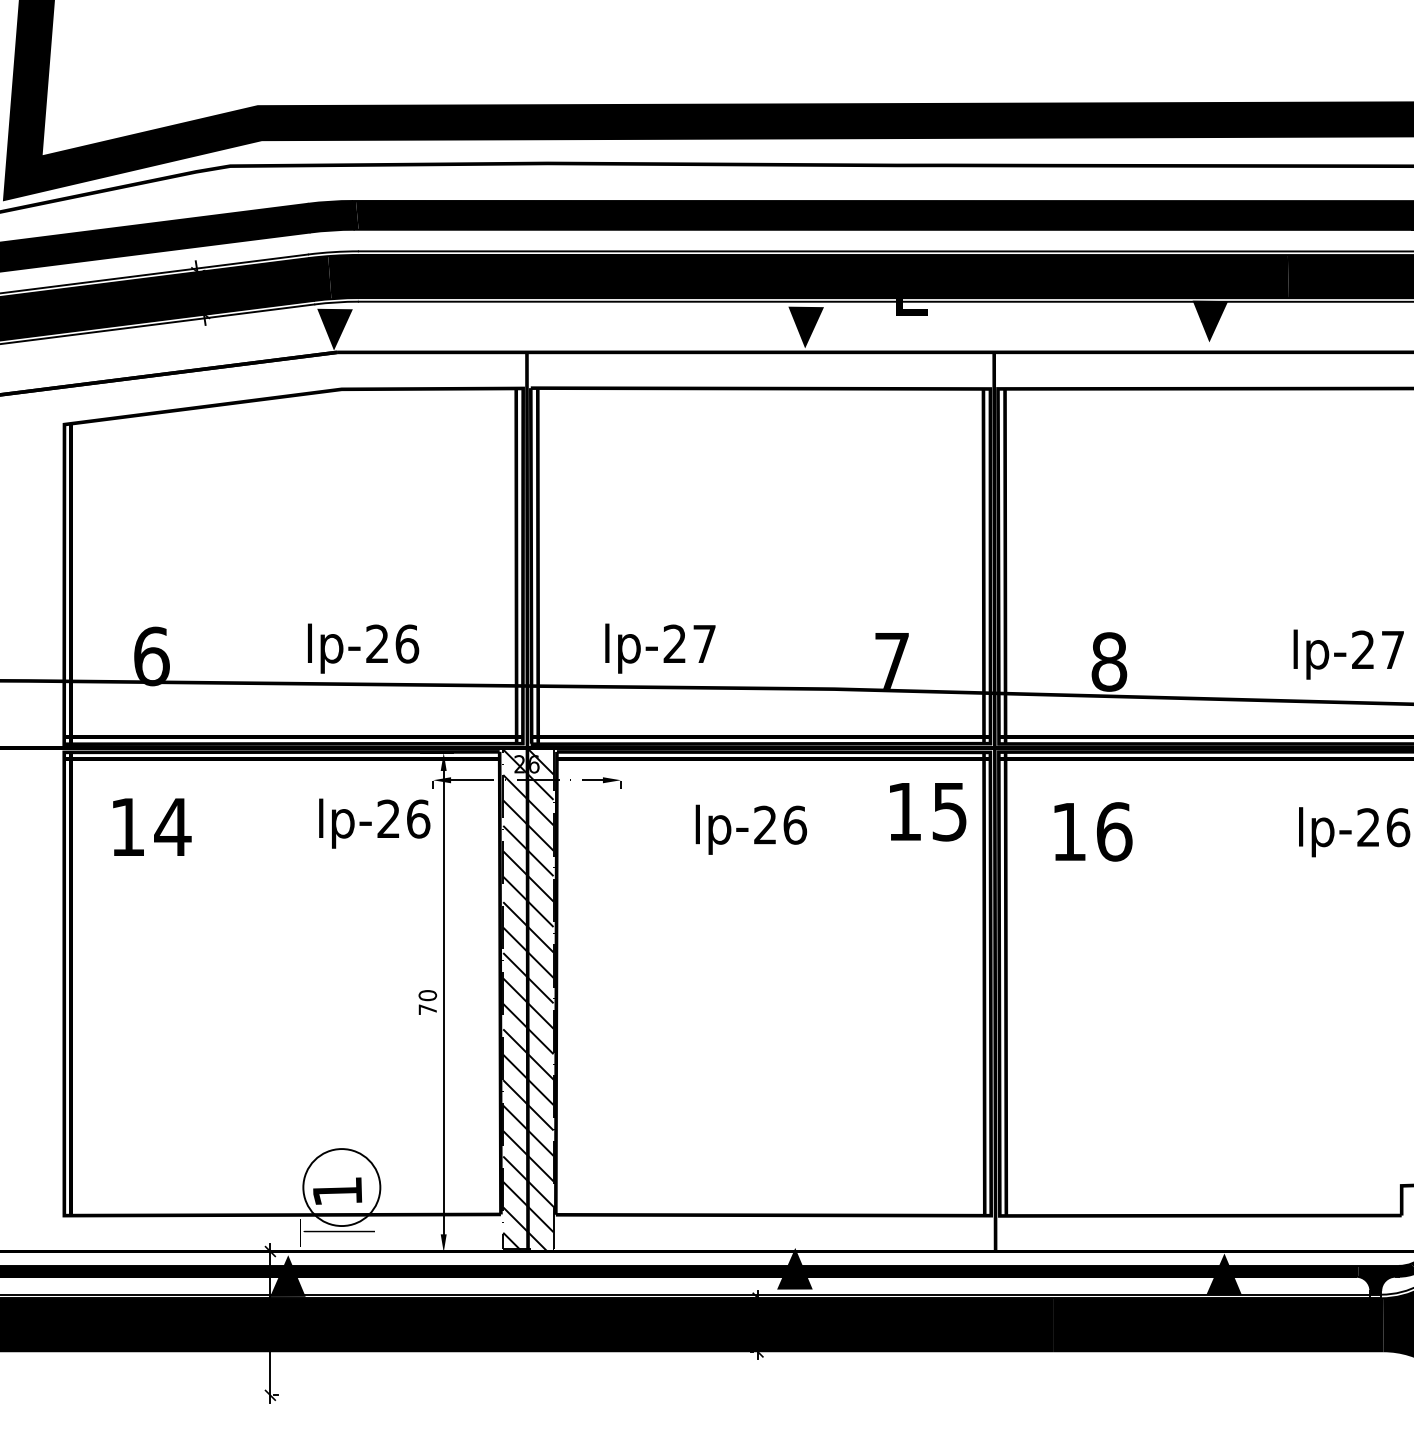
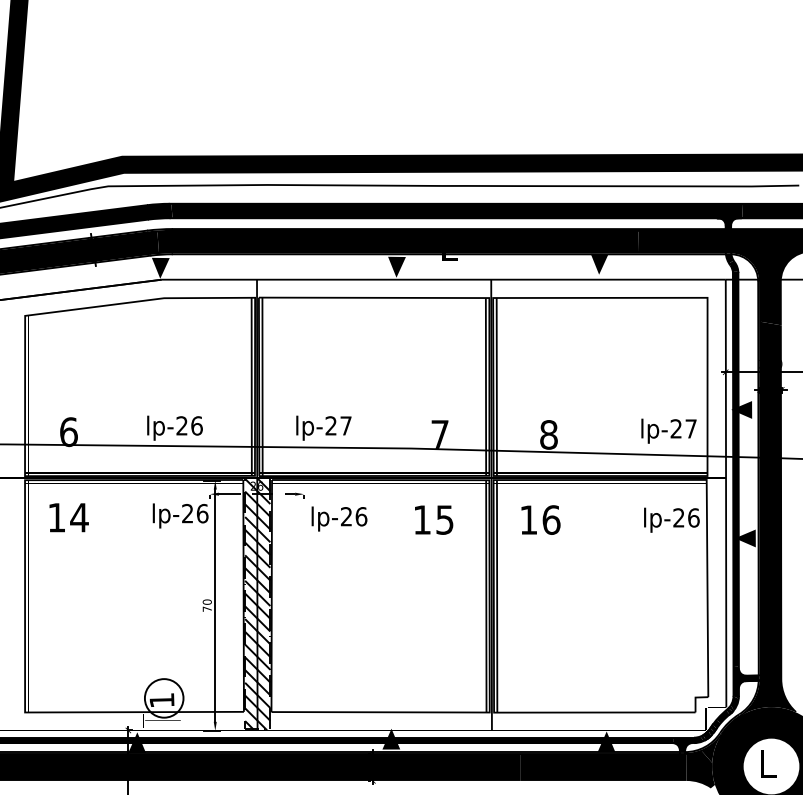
text: (928, 810) -> (434, 519), moved
text: (751, 828) -> (339, 518), moved

